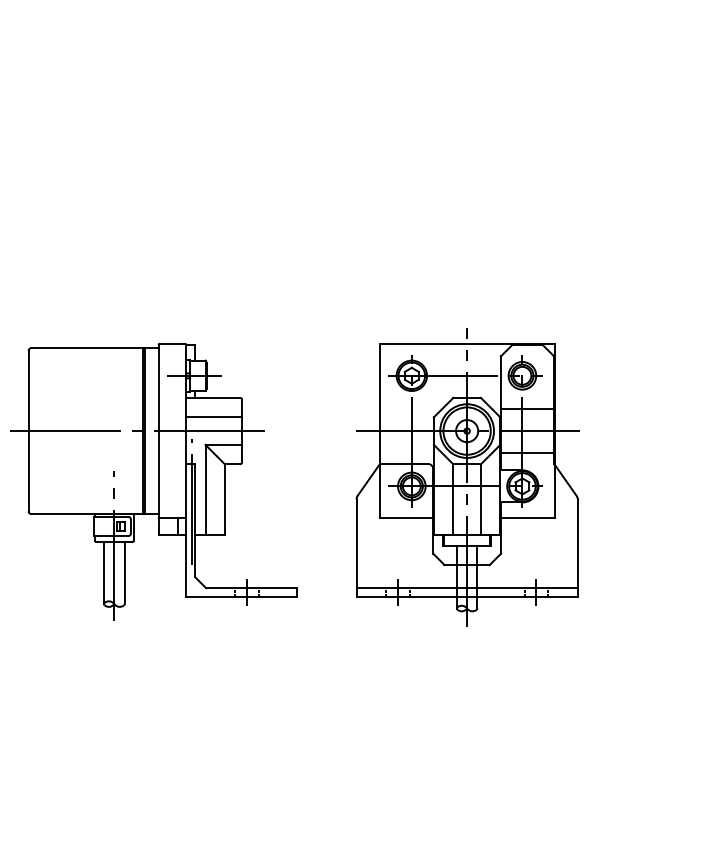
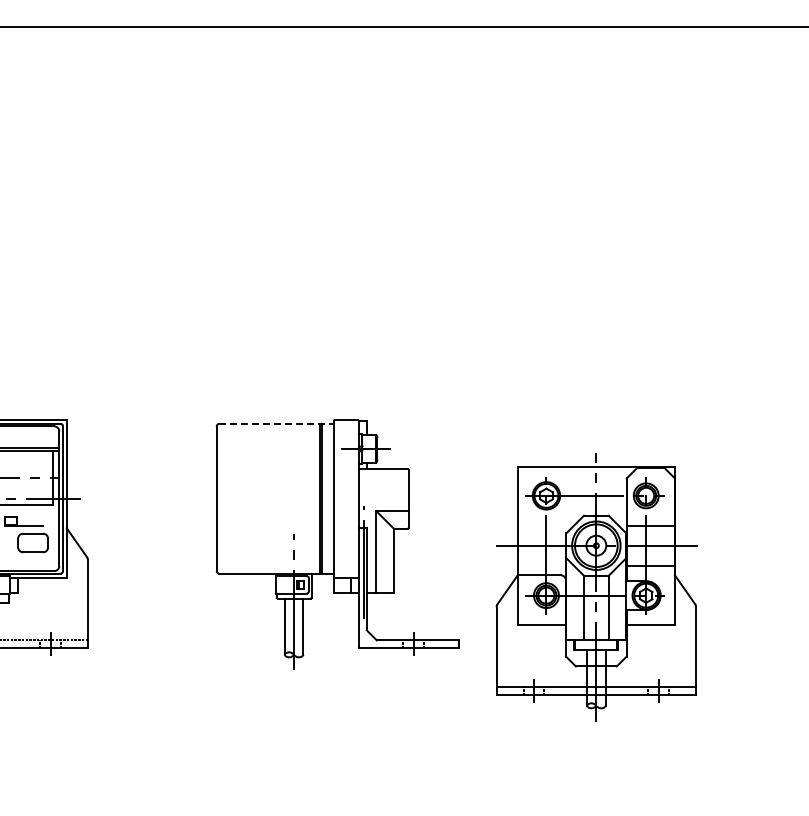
line: (95, 347) -> (277, 423), solid -> dashed
line: (213, 417) -> (383, 486), removed
line: (139, 430) -> (316, 498), removed
part: (467, 477) -> (596, 587), moved

